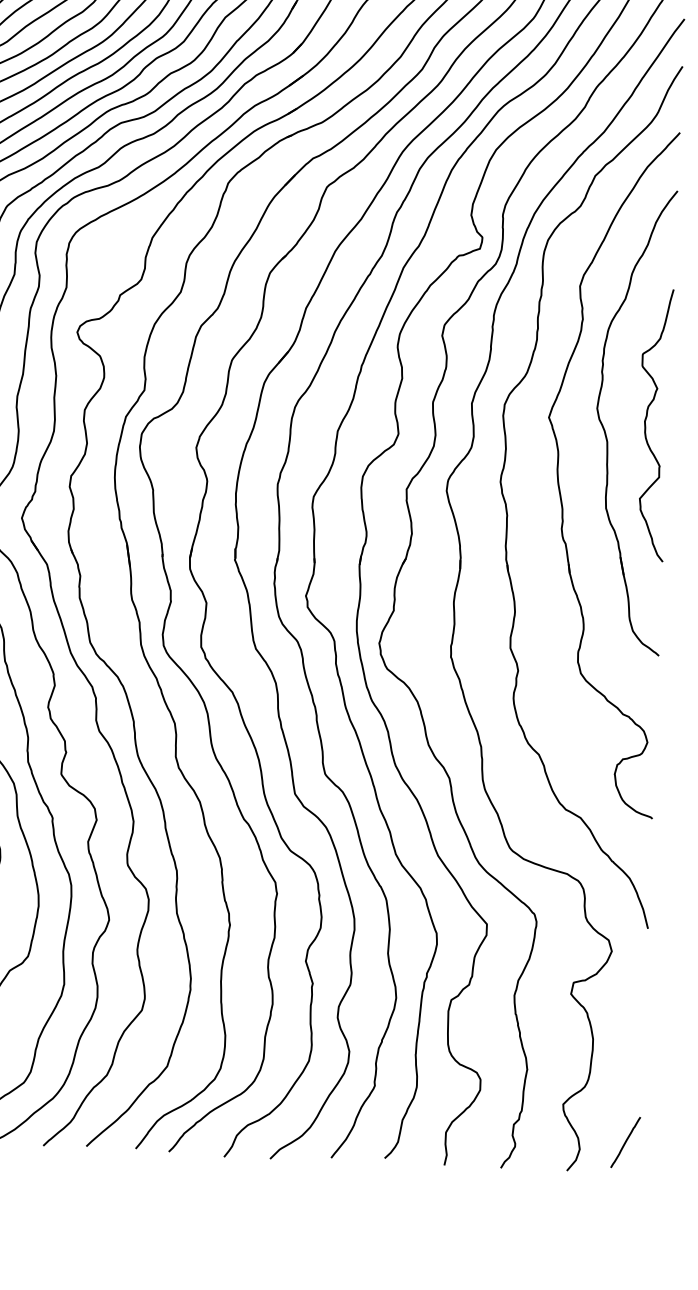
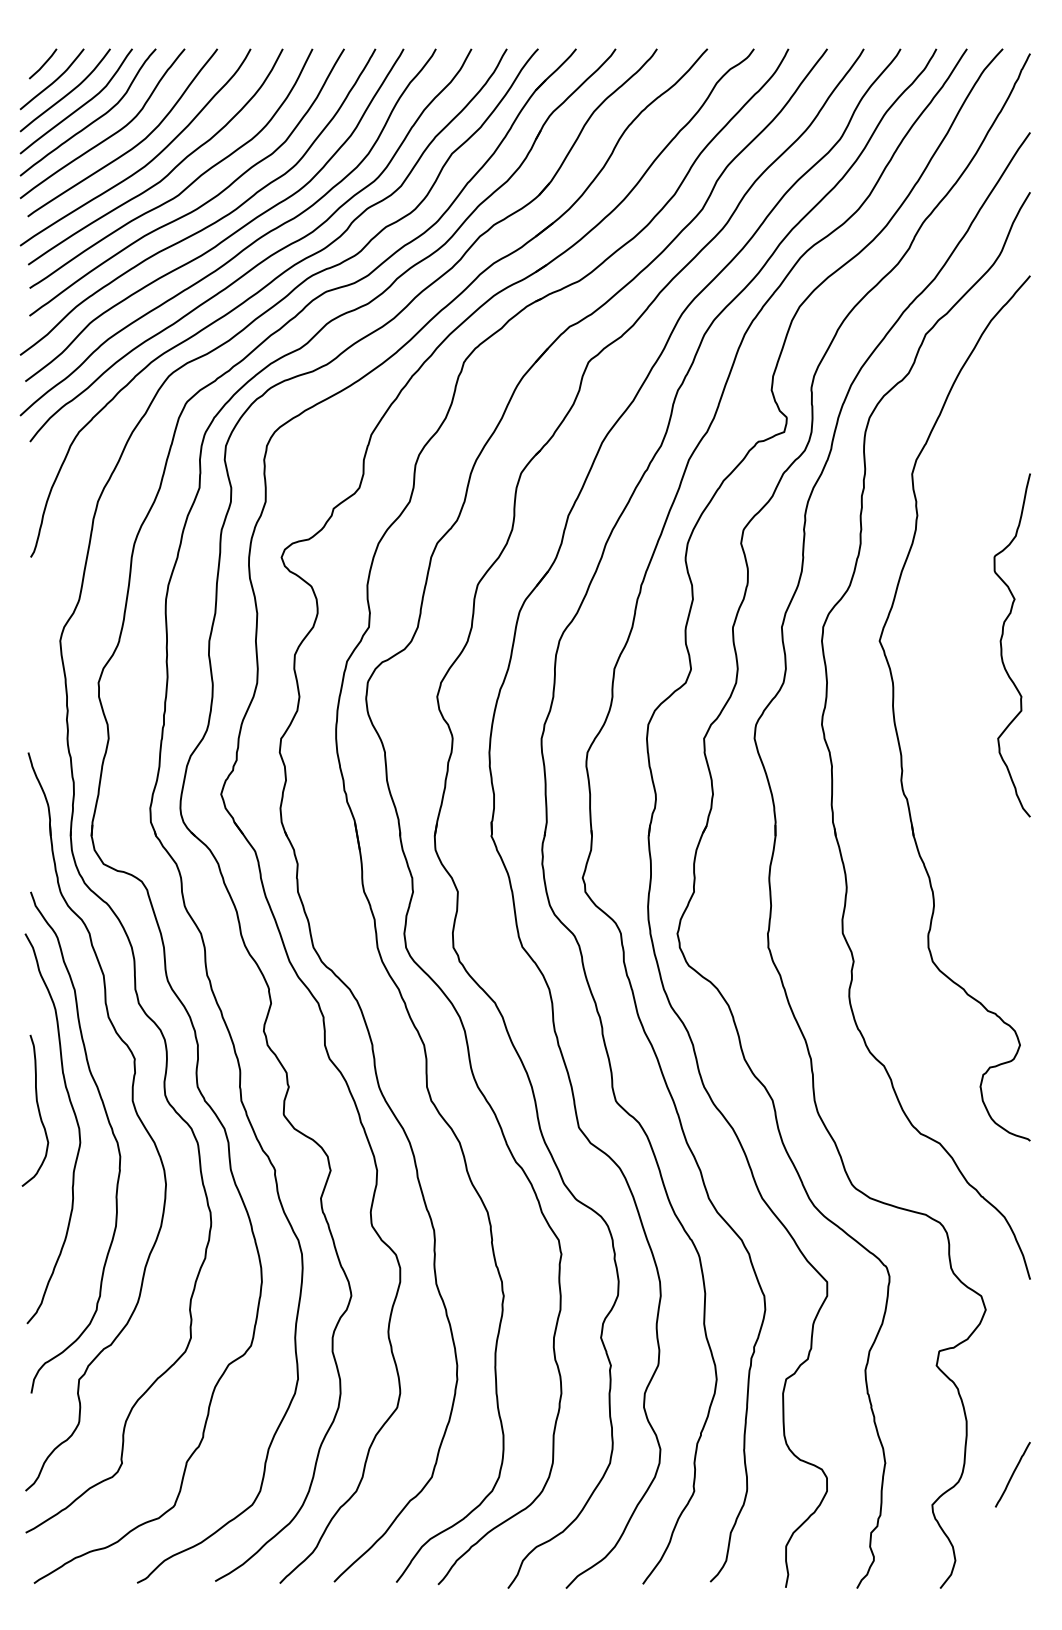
part: (605, 430) -> (951, 654), removed
line: (625, 1142) -> (1012, 1474), moved

